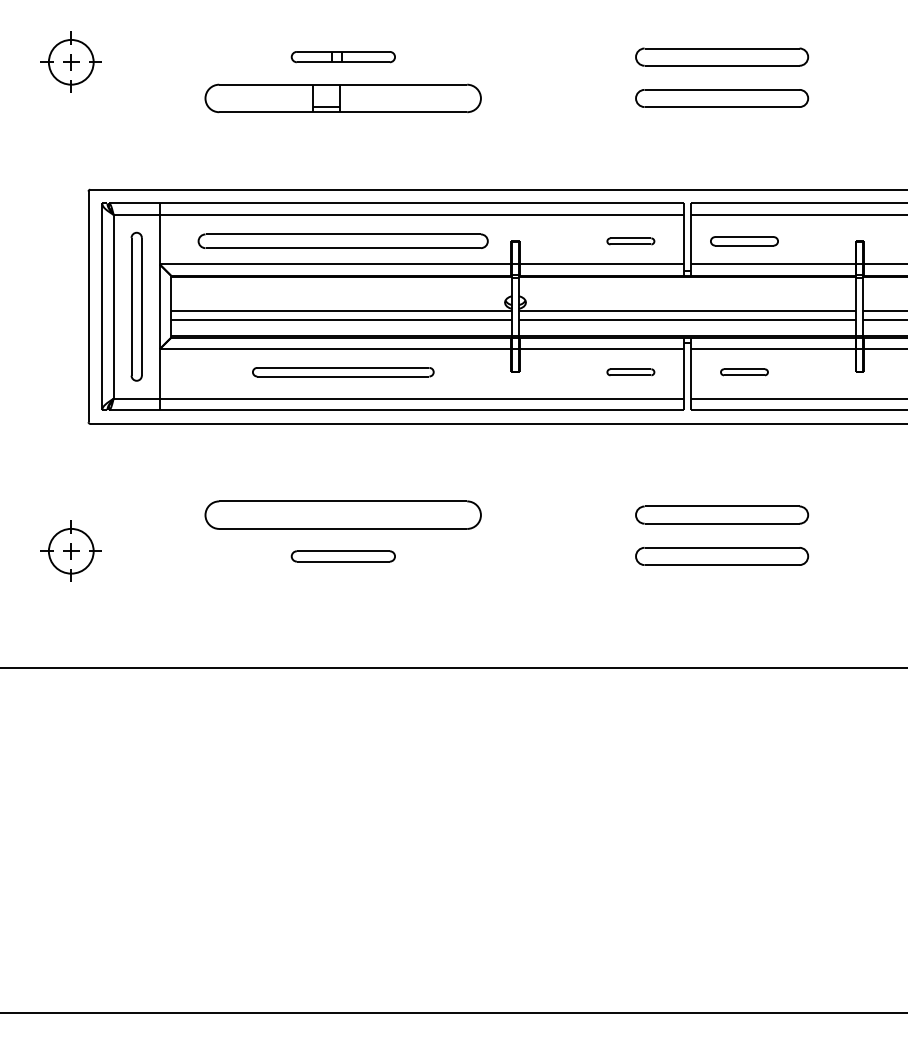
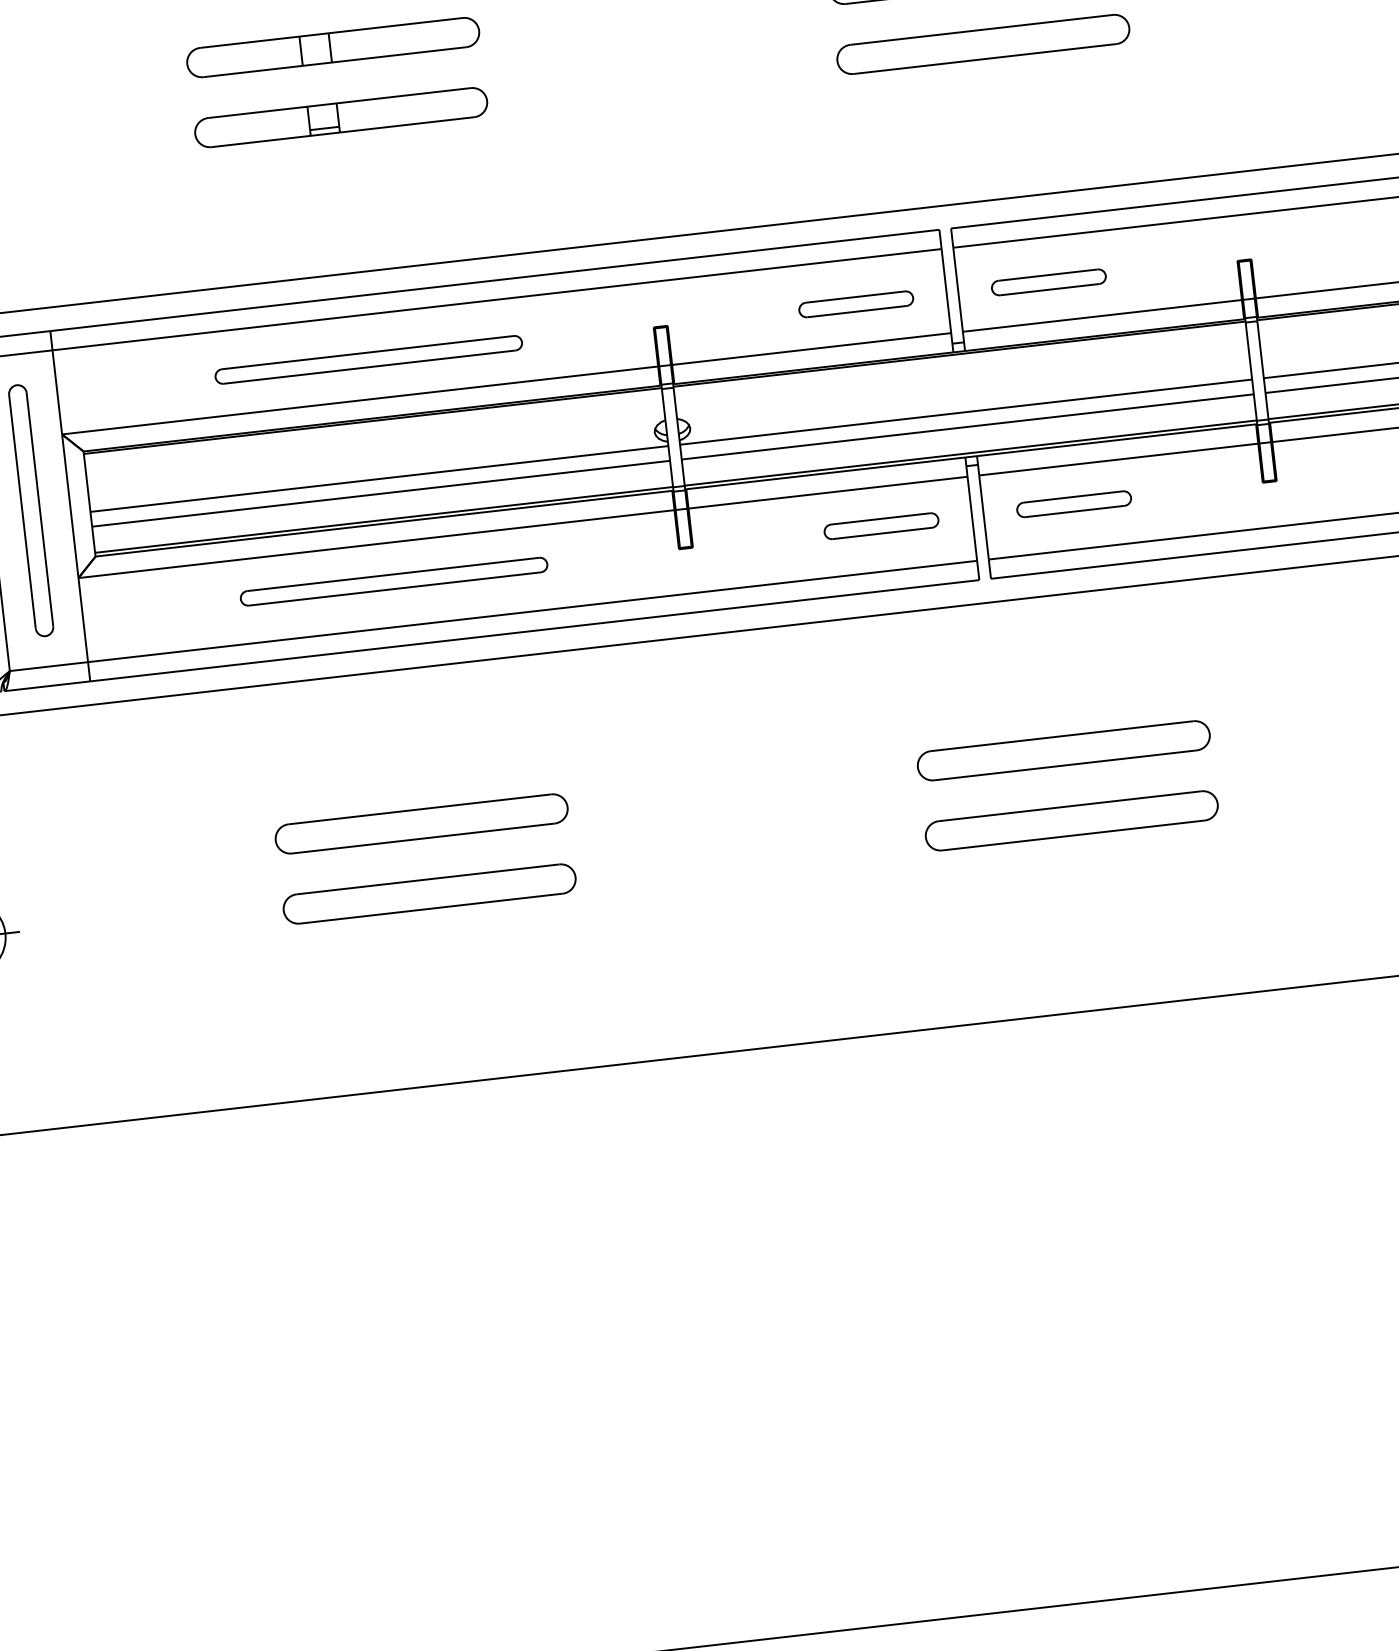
part: (343, 56) -> (333, 46), size x1.67
part: (343, 98) -> (341, 117), size x0.62
part: (343, 241) -> (369, 360), size x0.62
part: (630, 241) -> (855, 304), size x1.43
part: (630, 372) -> (880, 526), size x1.43
part: (744, 372) -> (1074, 504), size x1.43
part: (343, 514) -> (421, 822), size x0.62
part: (343, 556) -> (429, 894), size x1.67

